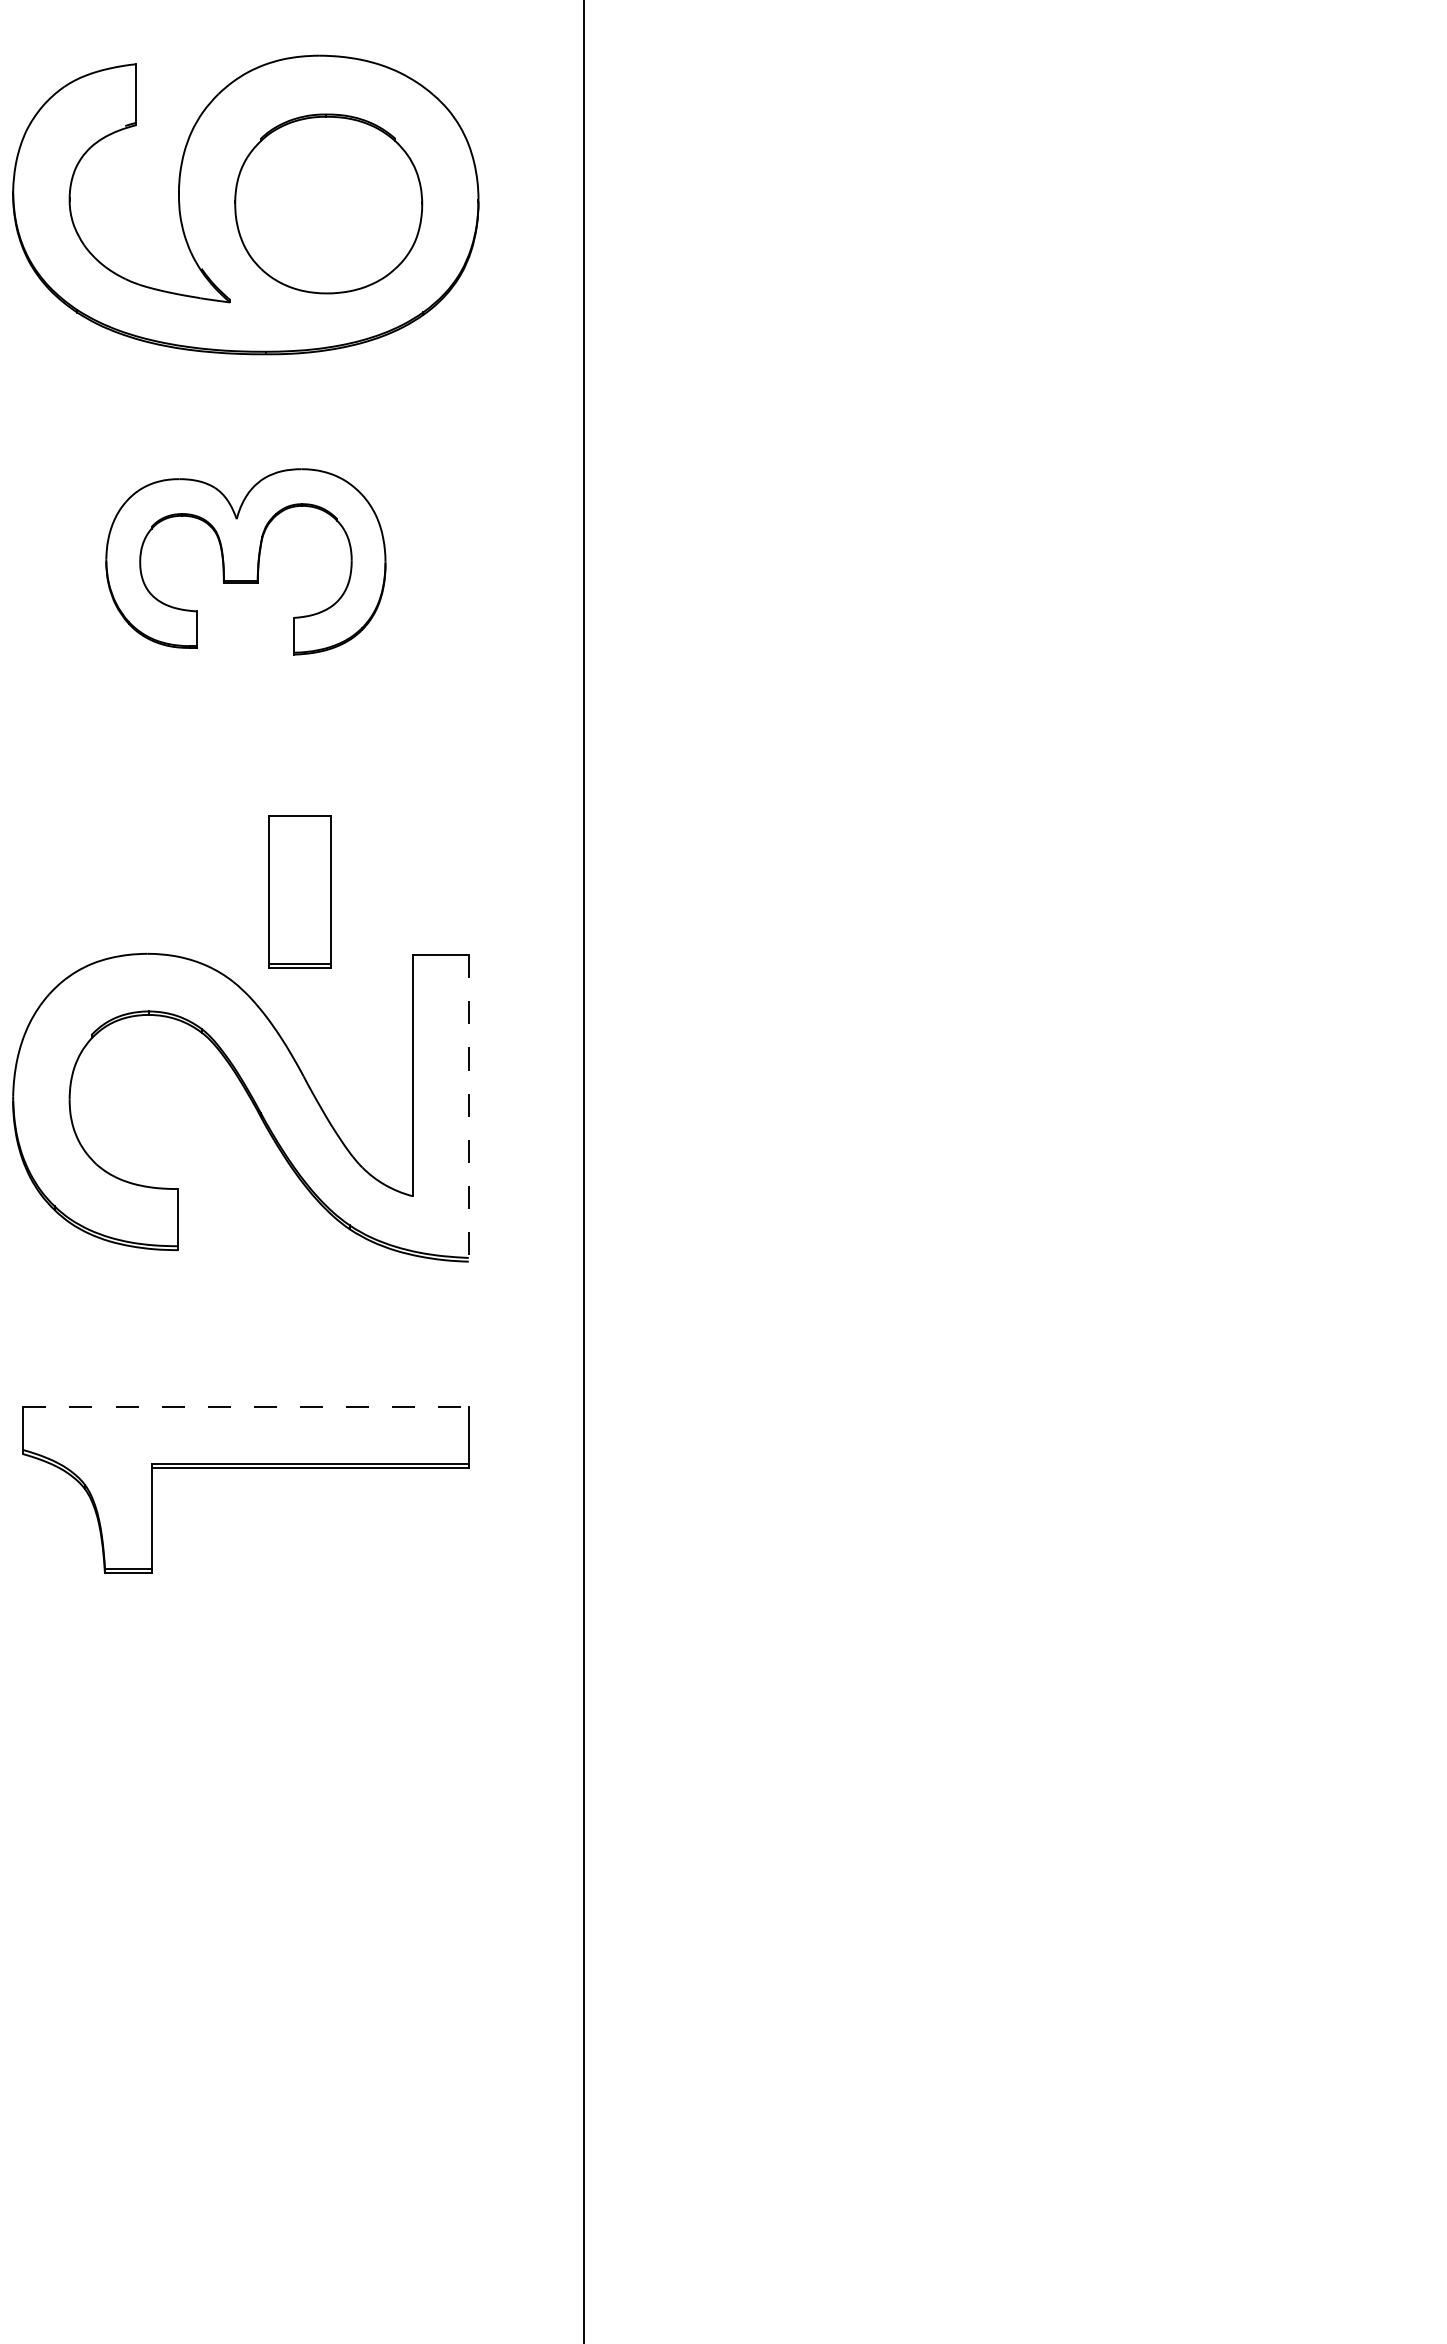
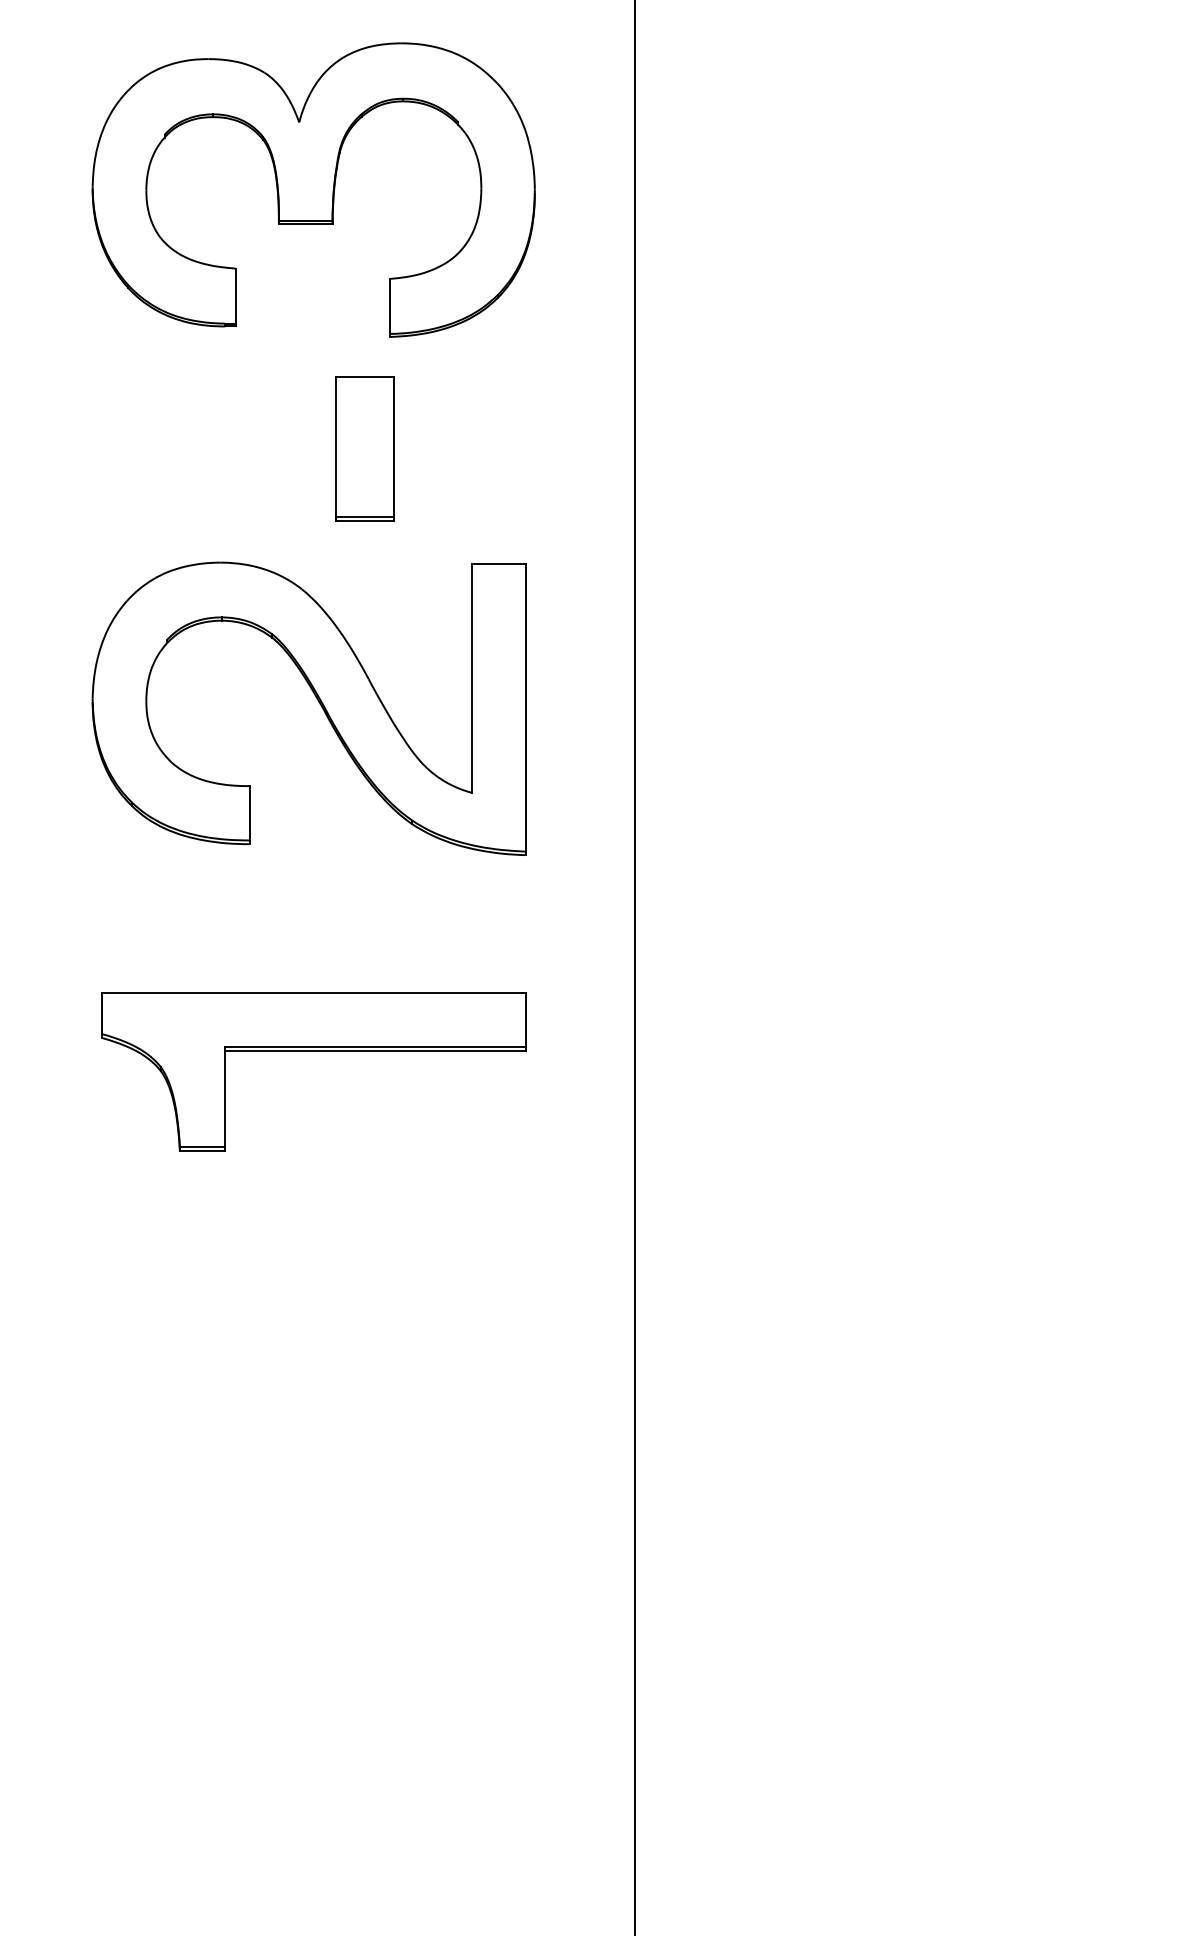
part: (245, 561) -> (313, 189), size x1.67
part: (299, 891) -> (364, 448), moved
line: (468, 1108) -> (525, 709), dashed -> solid
line: (246, 1406) -> (314, 992), dashed -> solid

